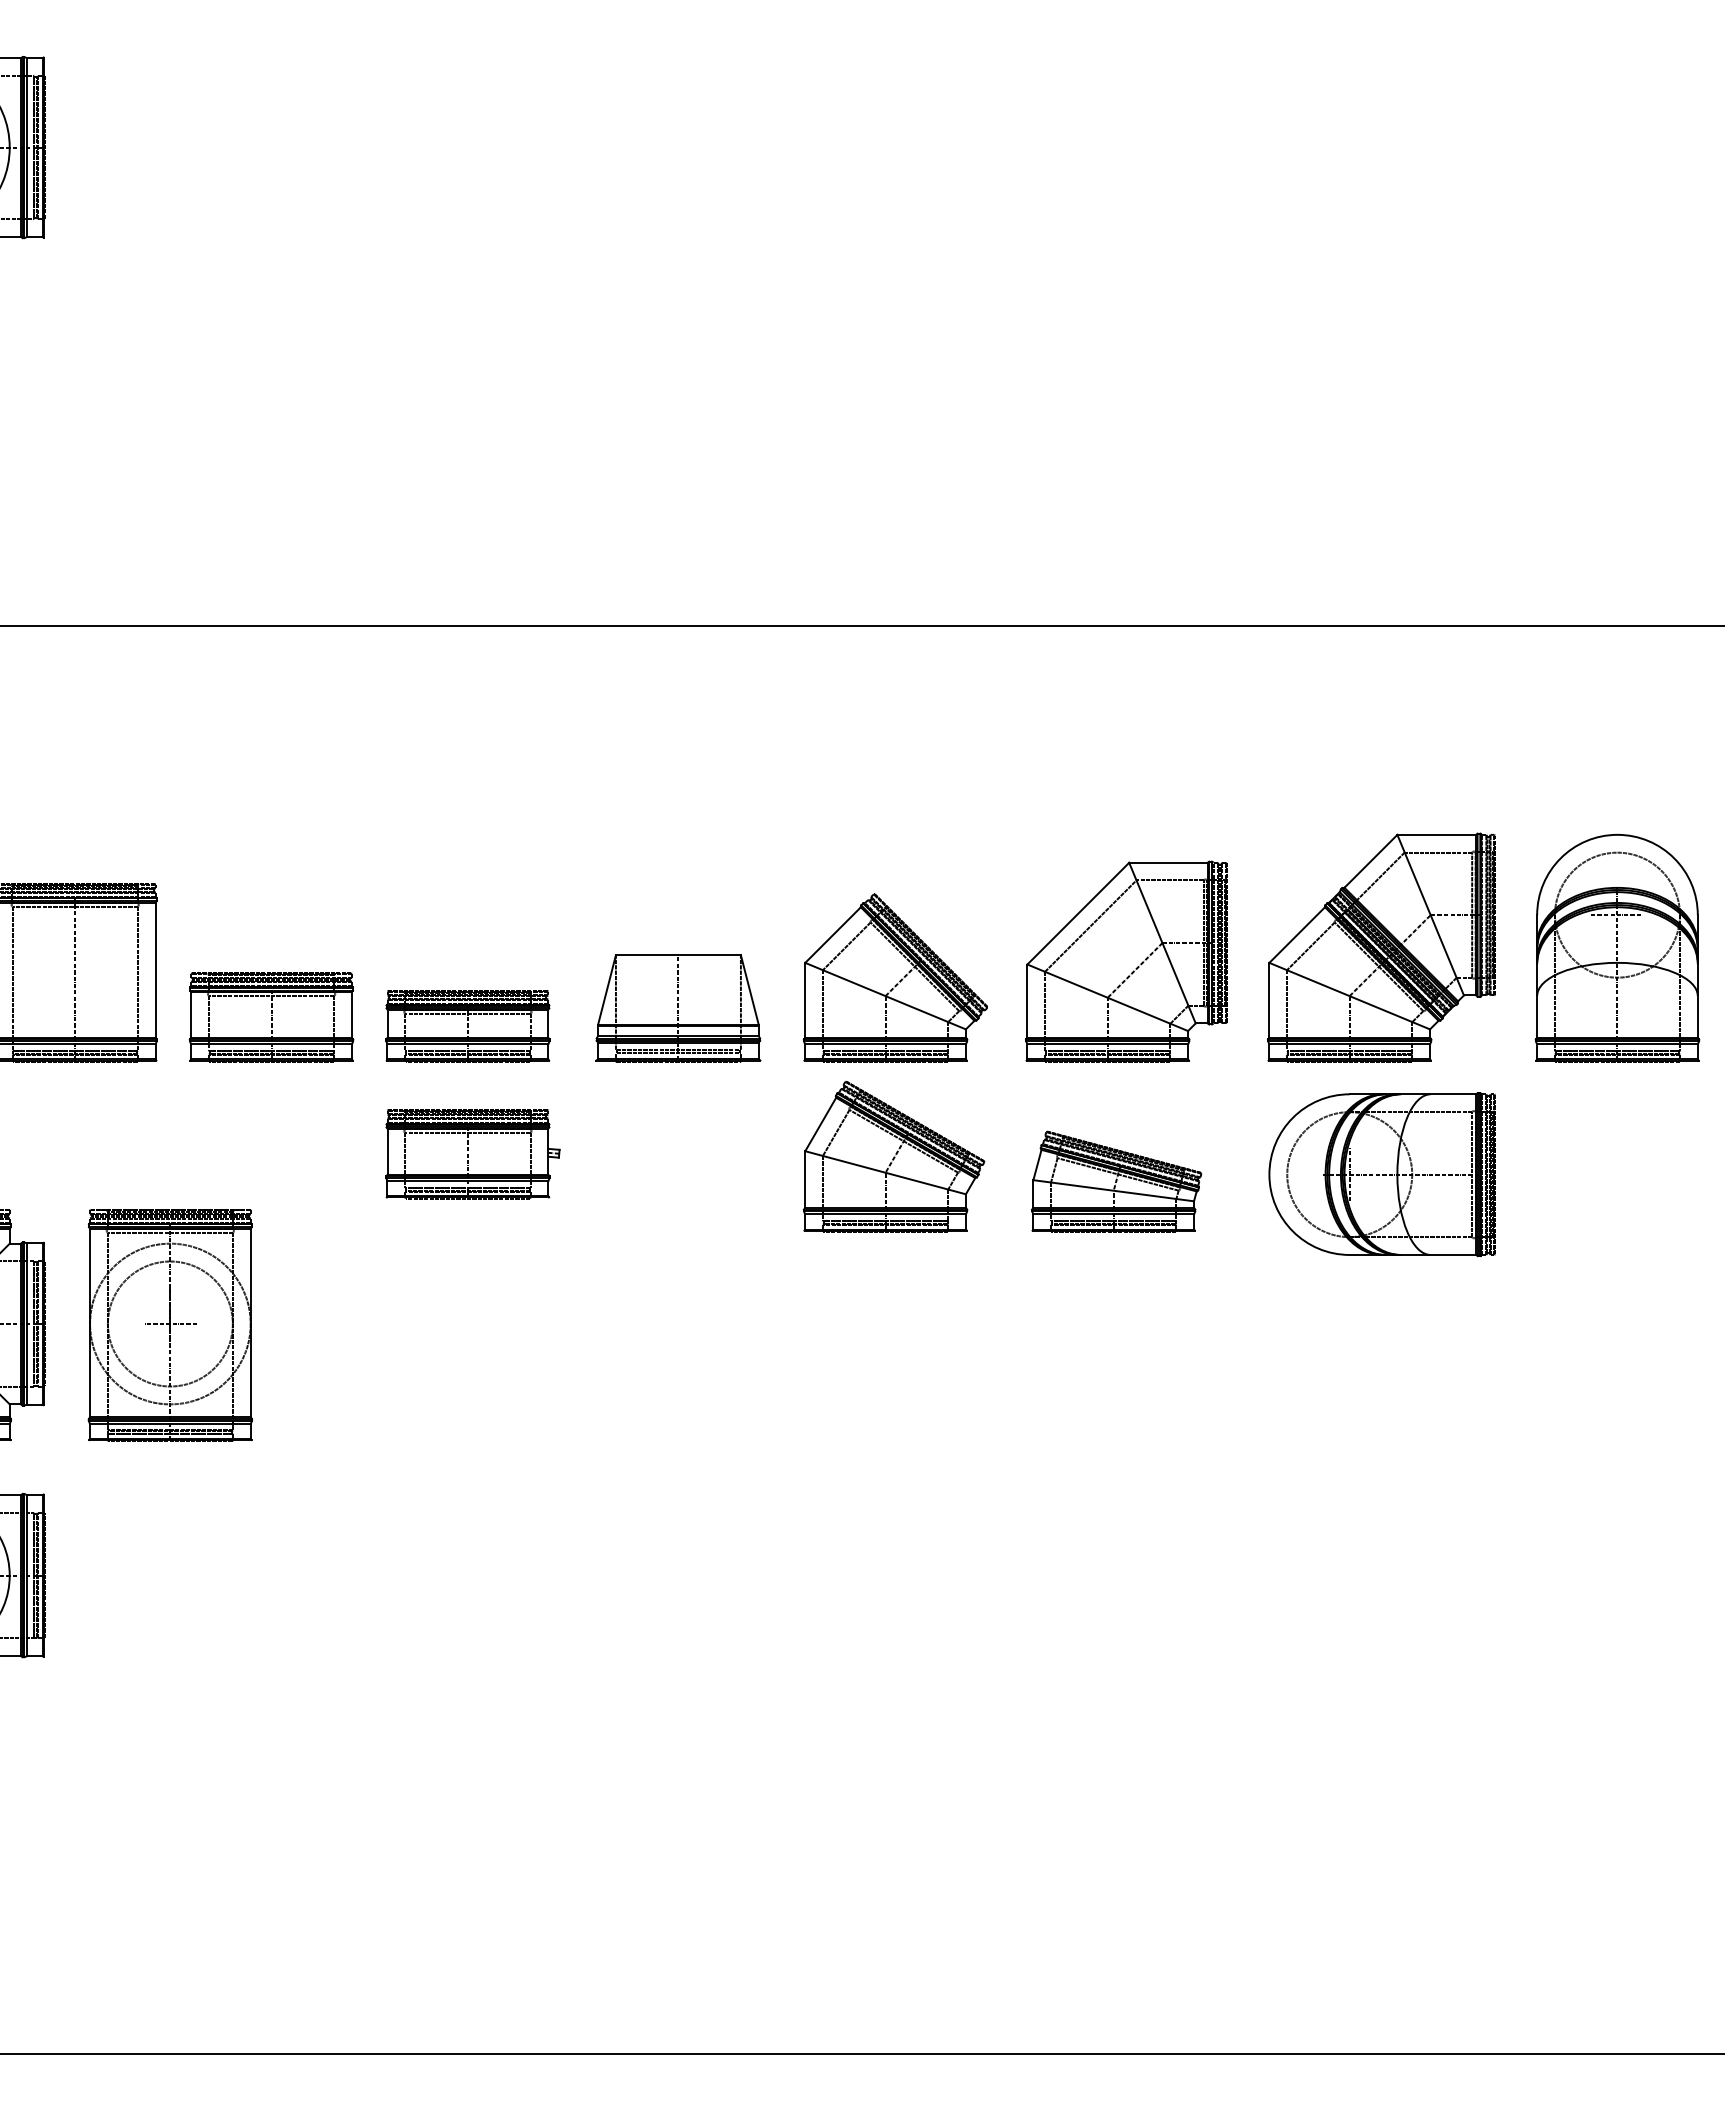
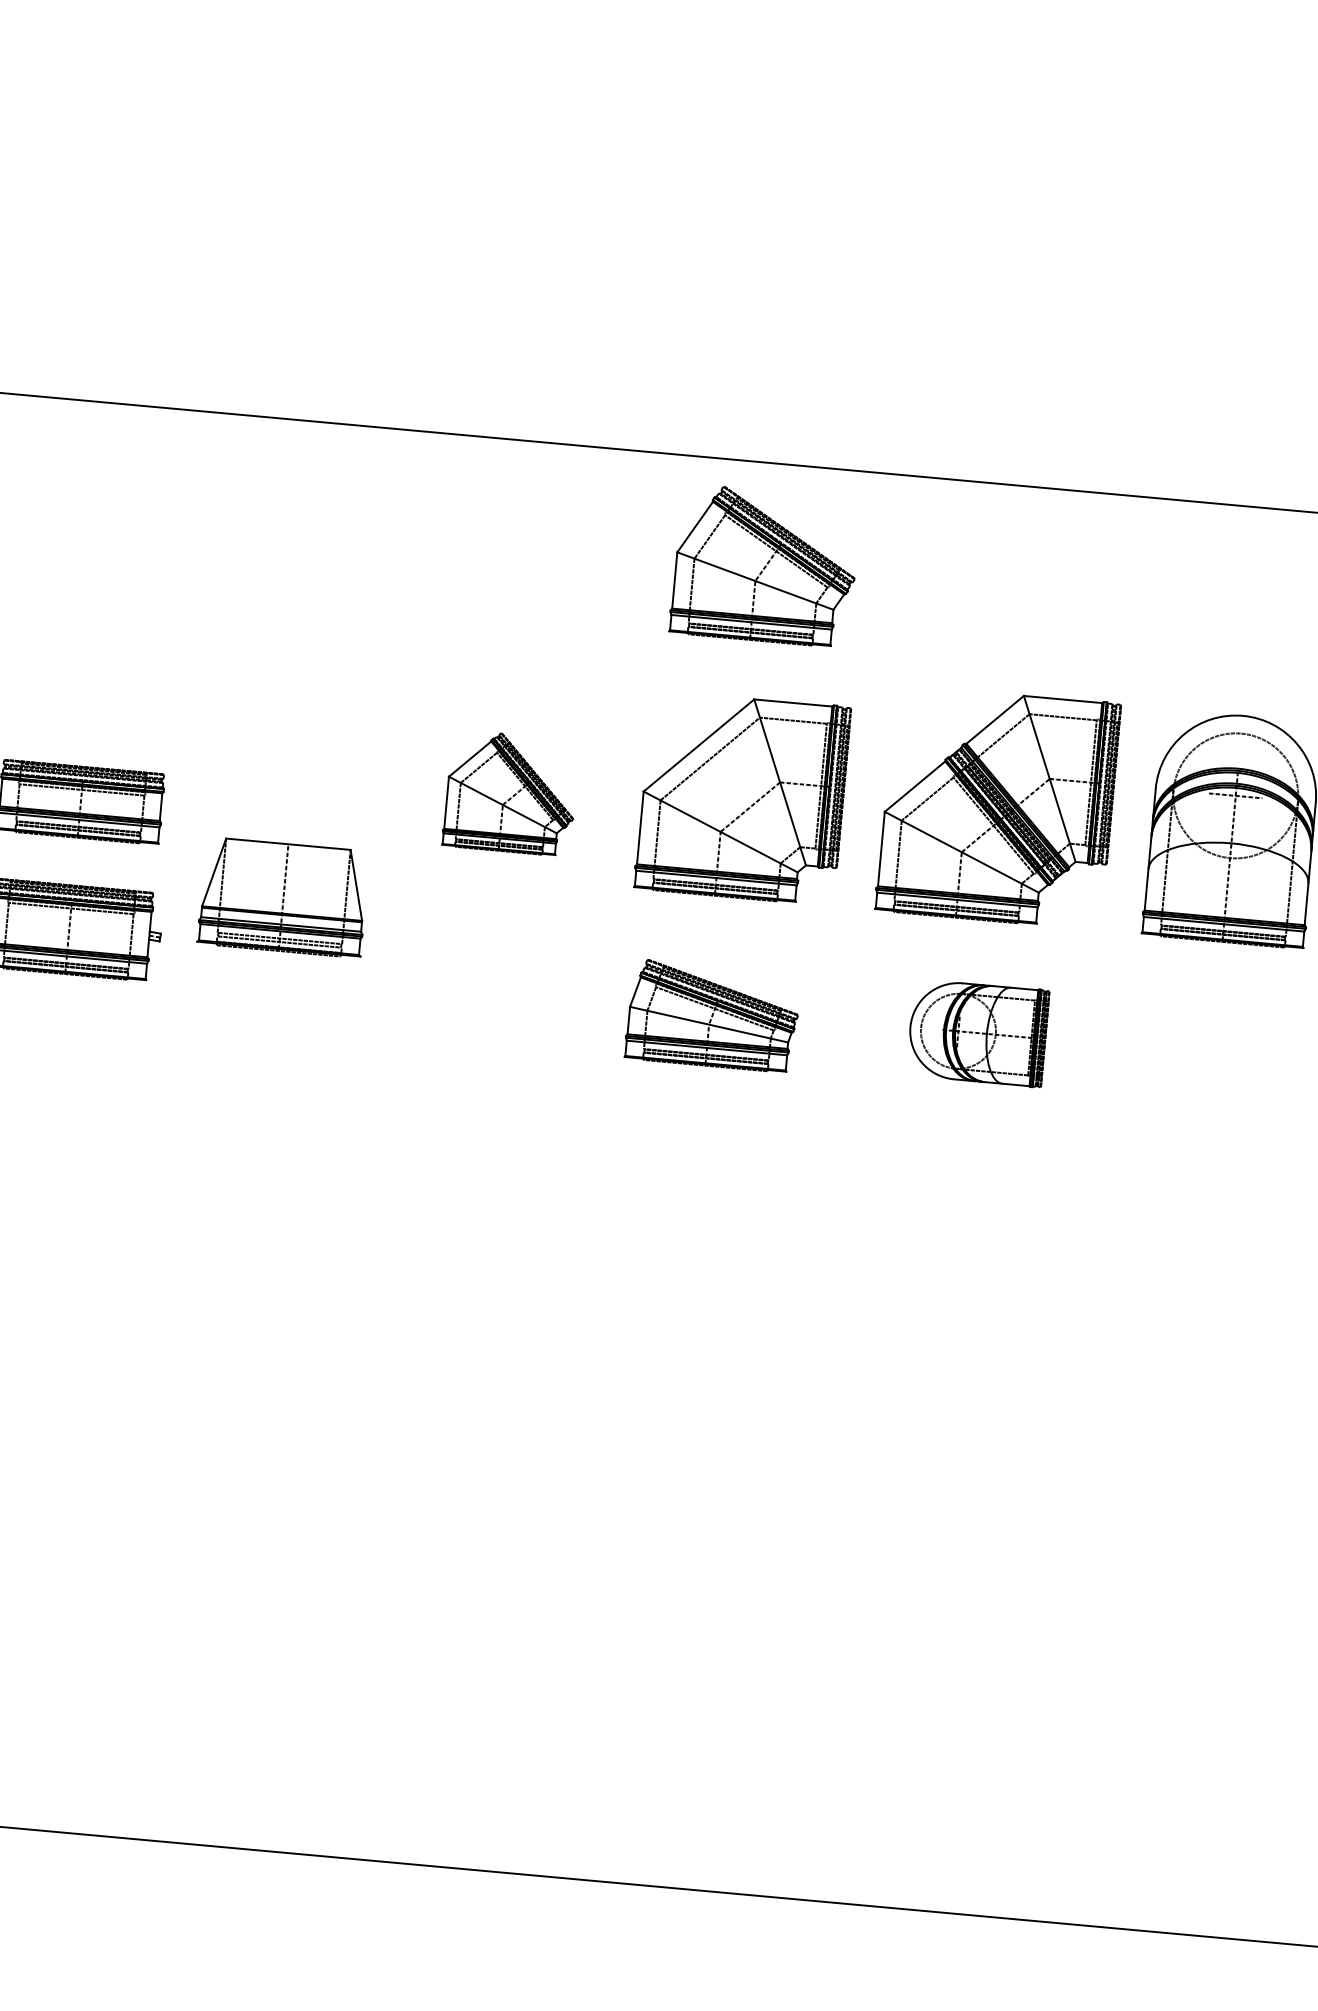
part: (894, 977) -> (510, 792), size x0.7
part: (678, 1008) -> (283, 897), moved
part: (893, 1156) -> (764, 565), moved
part: (1381, 1174) -> (977, 1032), size x0.6

